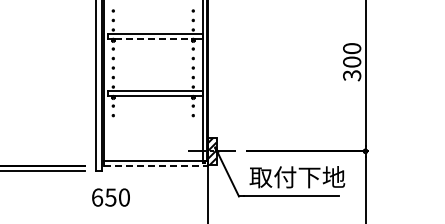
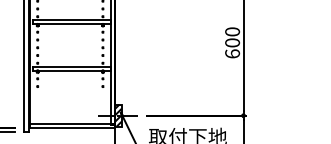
line: (153, 39) -> (70, 24), dashed -> solid
text: (352, 75) -> (232, 53), 300 -> 600
line: (155, 166) -> (72, 128), dashed -> solid

